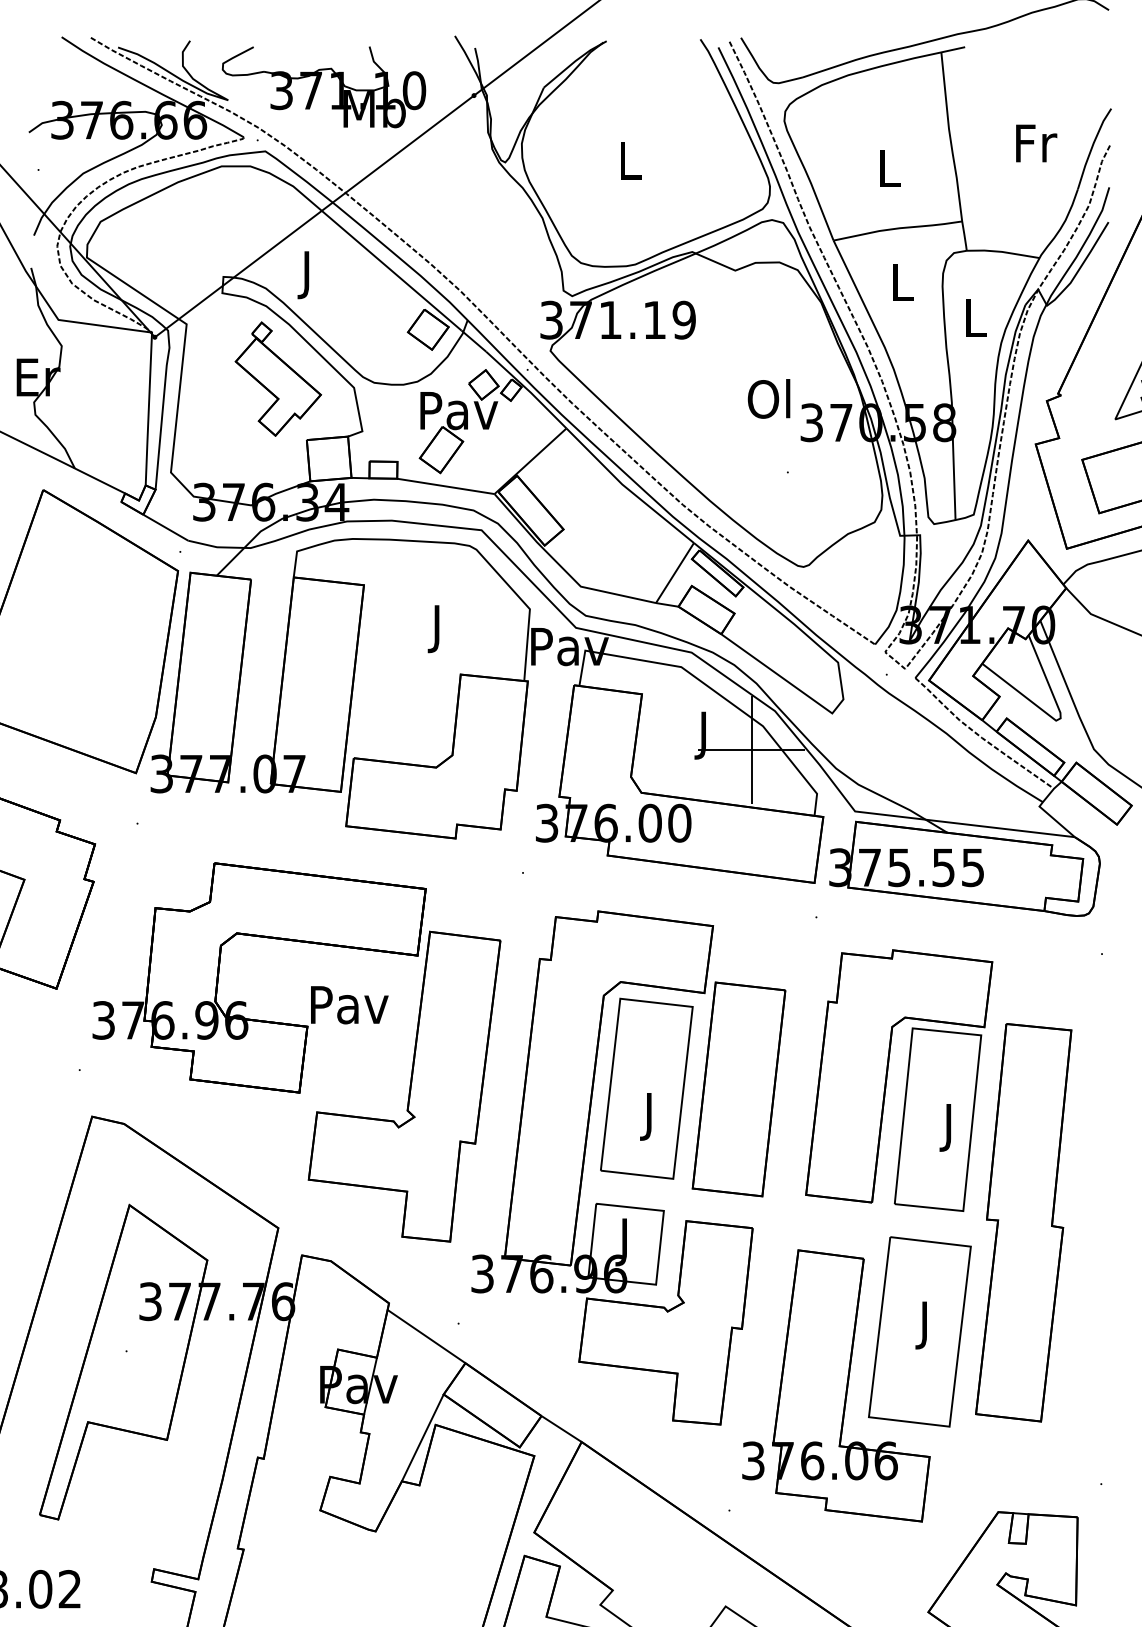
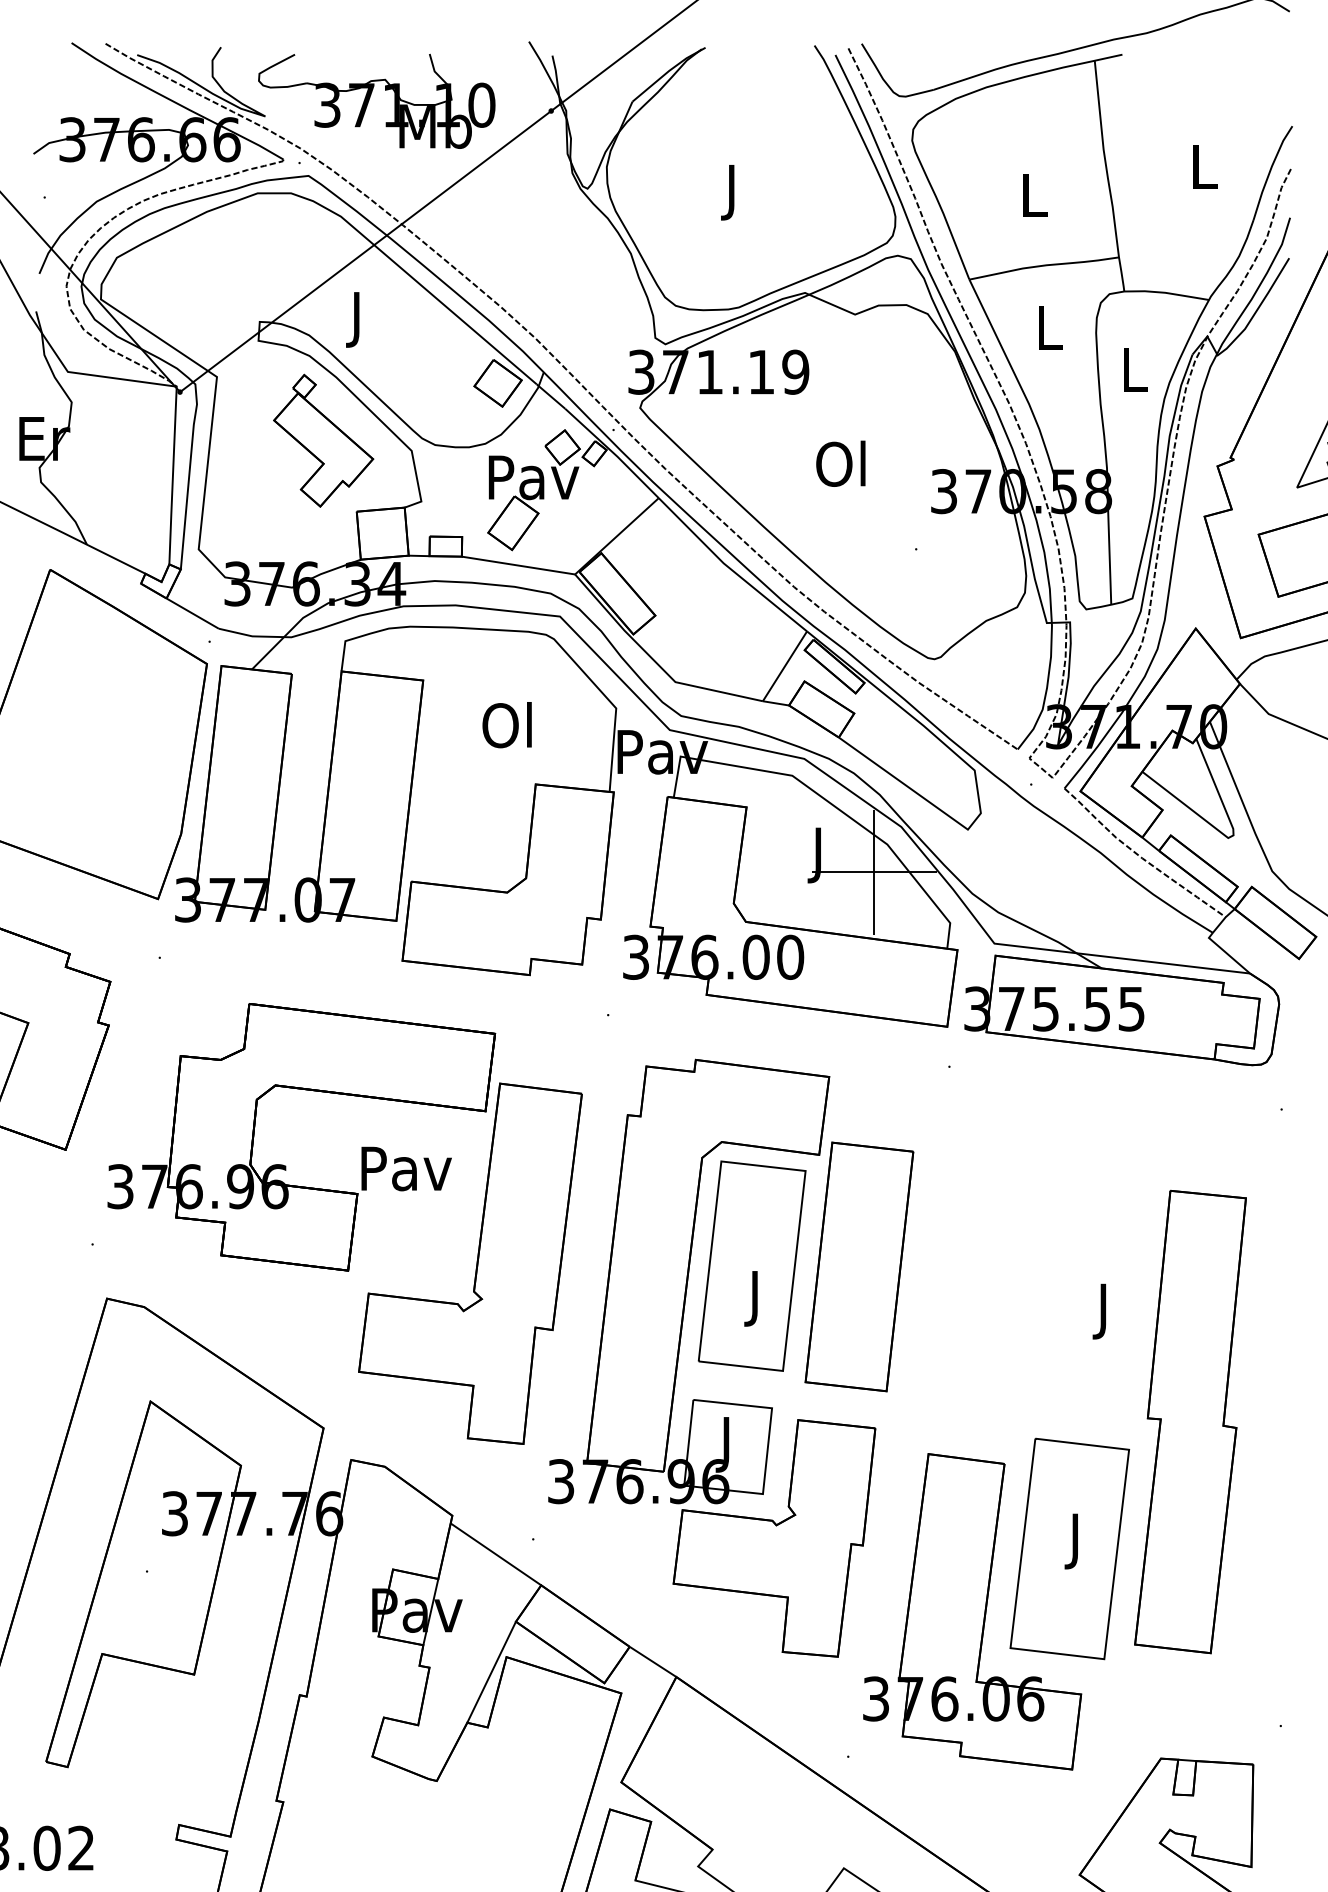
text: (1036, 143) -> (1205, 166), Fr -> L
text: (630, 165) -> (733, 192), L -> J
text: (768, 398) -> (840, 463), moved
text: (436, 628) -> (507, 730), J -> Ol
part: (906, 1080) -> (1054, 1256), removed

